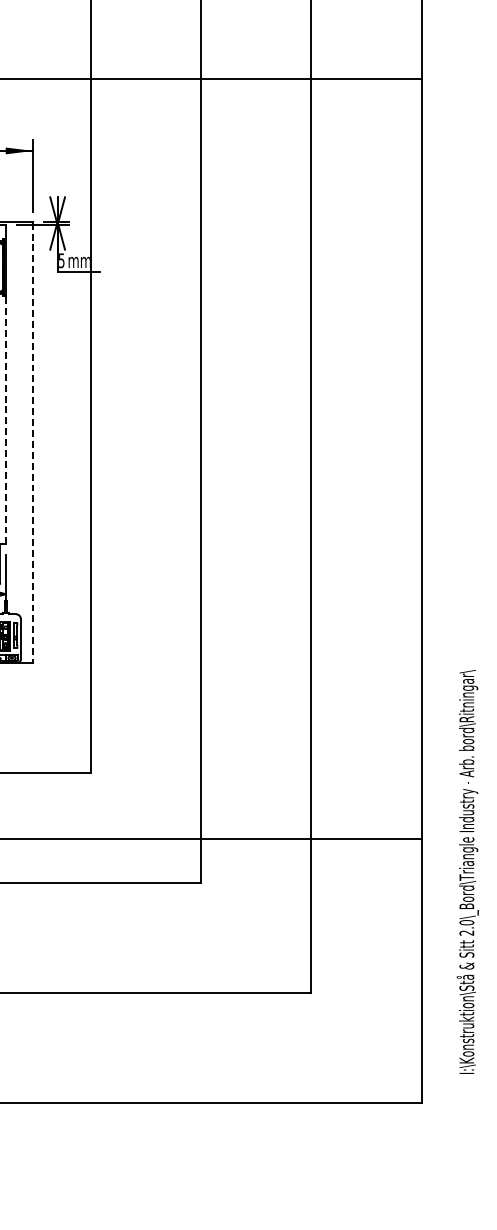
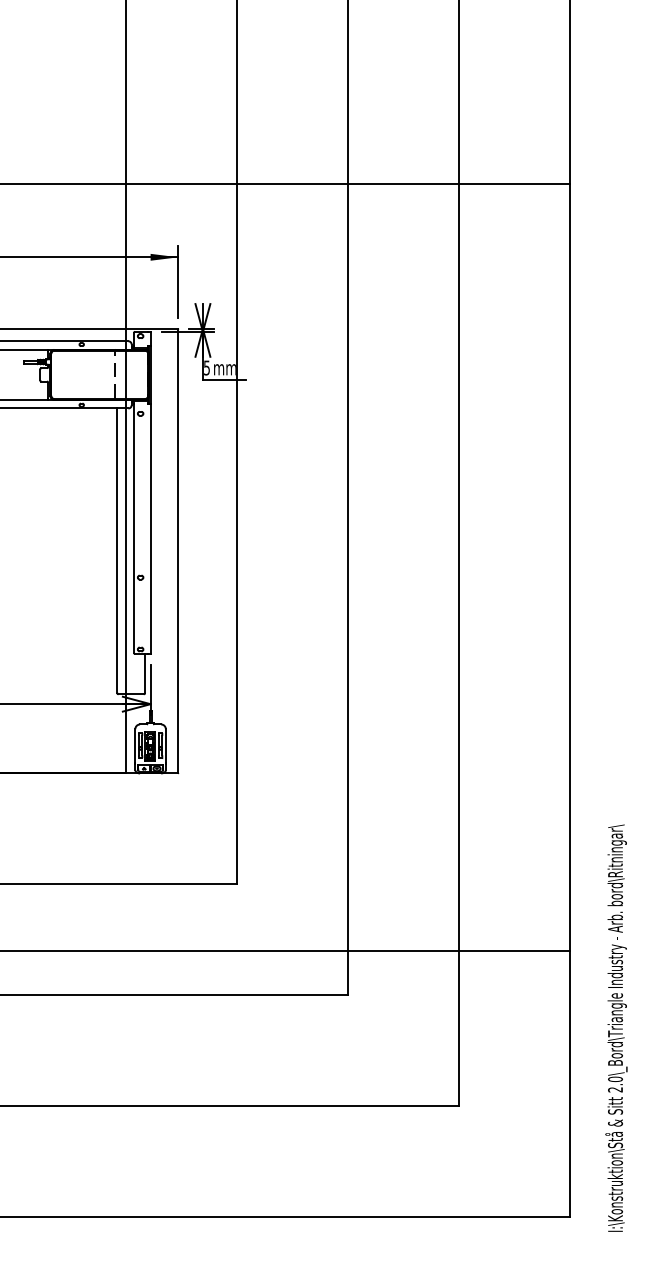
line: (5, 419) -> (150, 528), dashed -> solid
line: (33, 442) -> (178, 551), dashed -> solid
text: (467, 871) -> (616, 1027), moved

